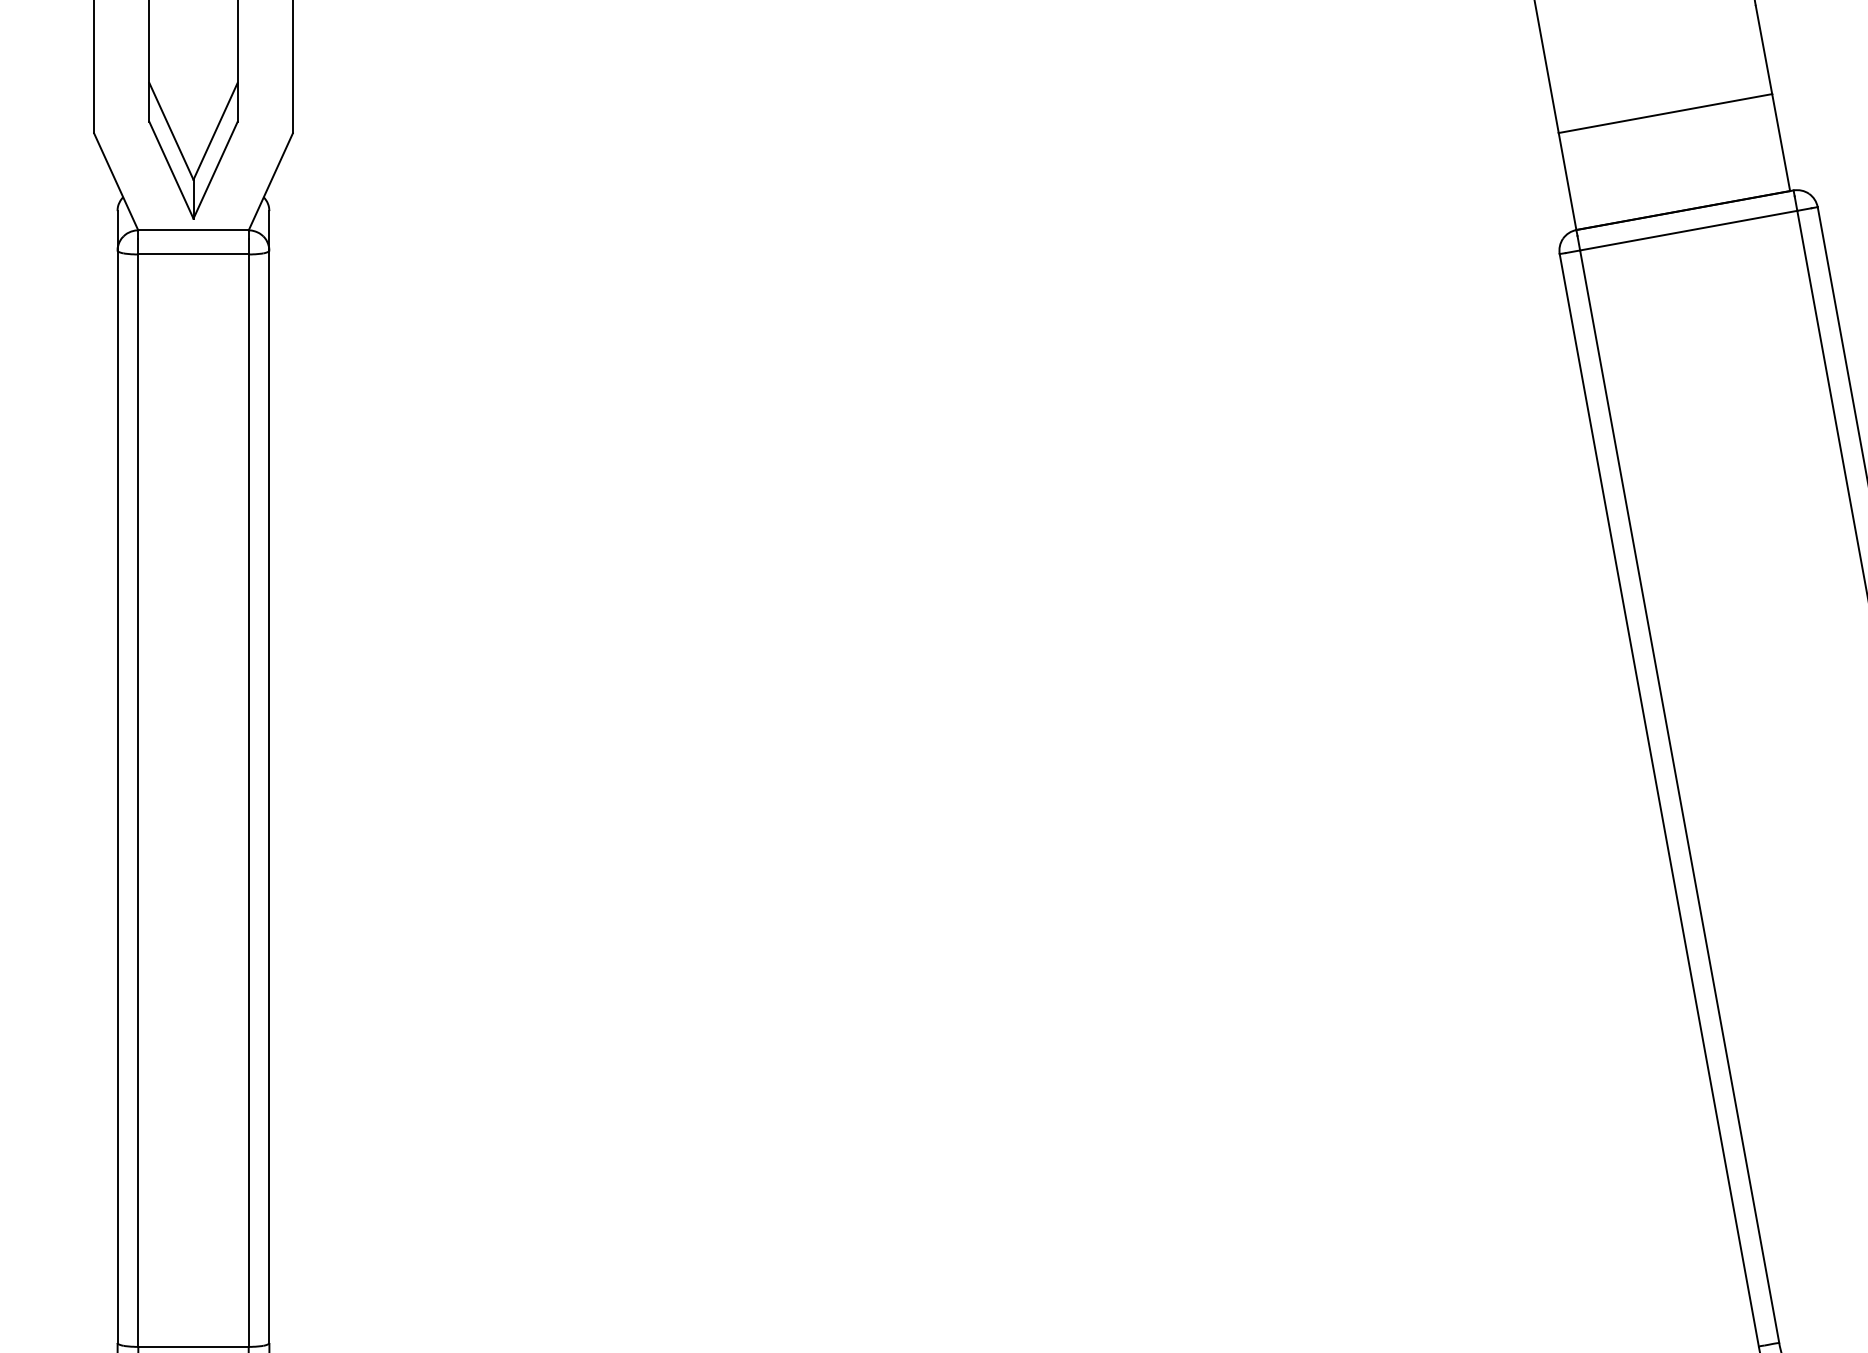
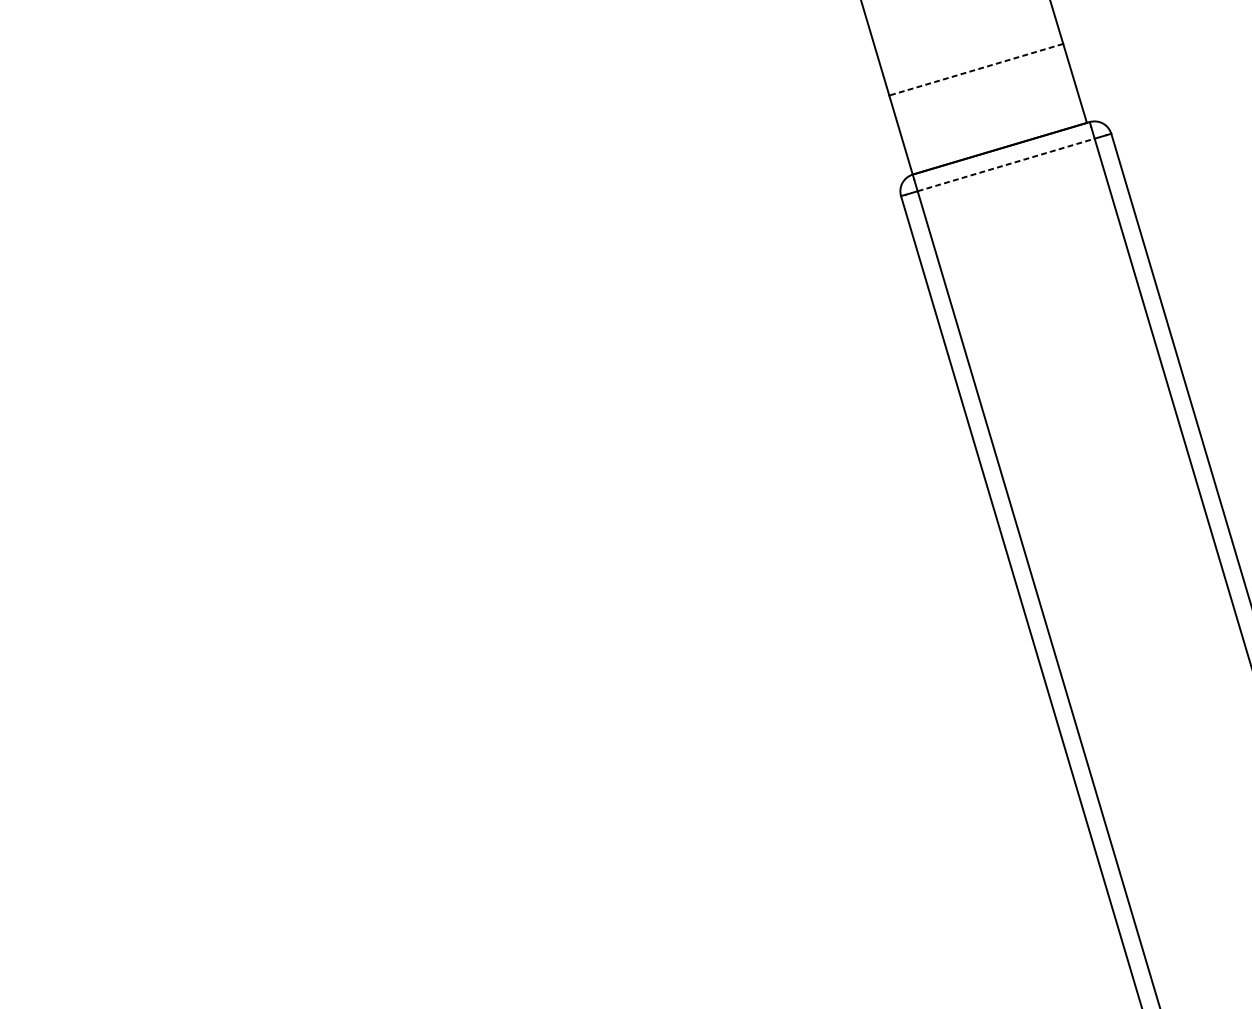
line: (1664, 113) -> (975, 69), solid -> dashed
line: (1689, 230) -> (1006, 164), solid -> dashed

